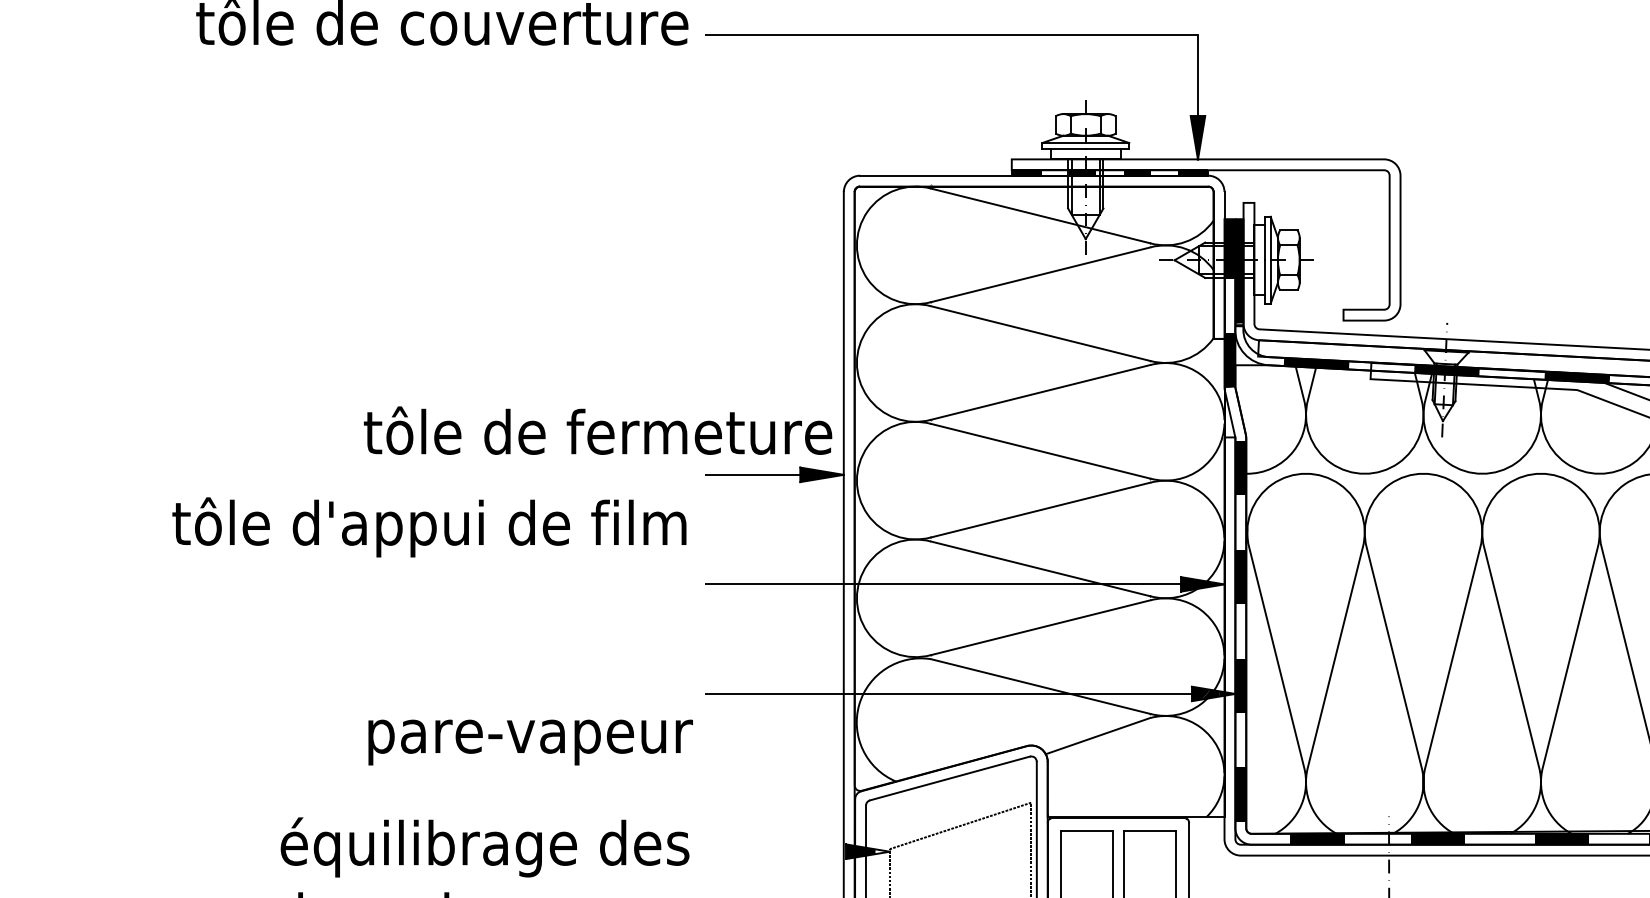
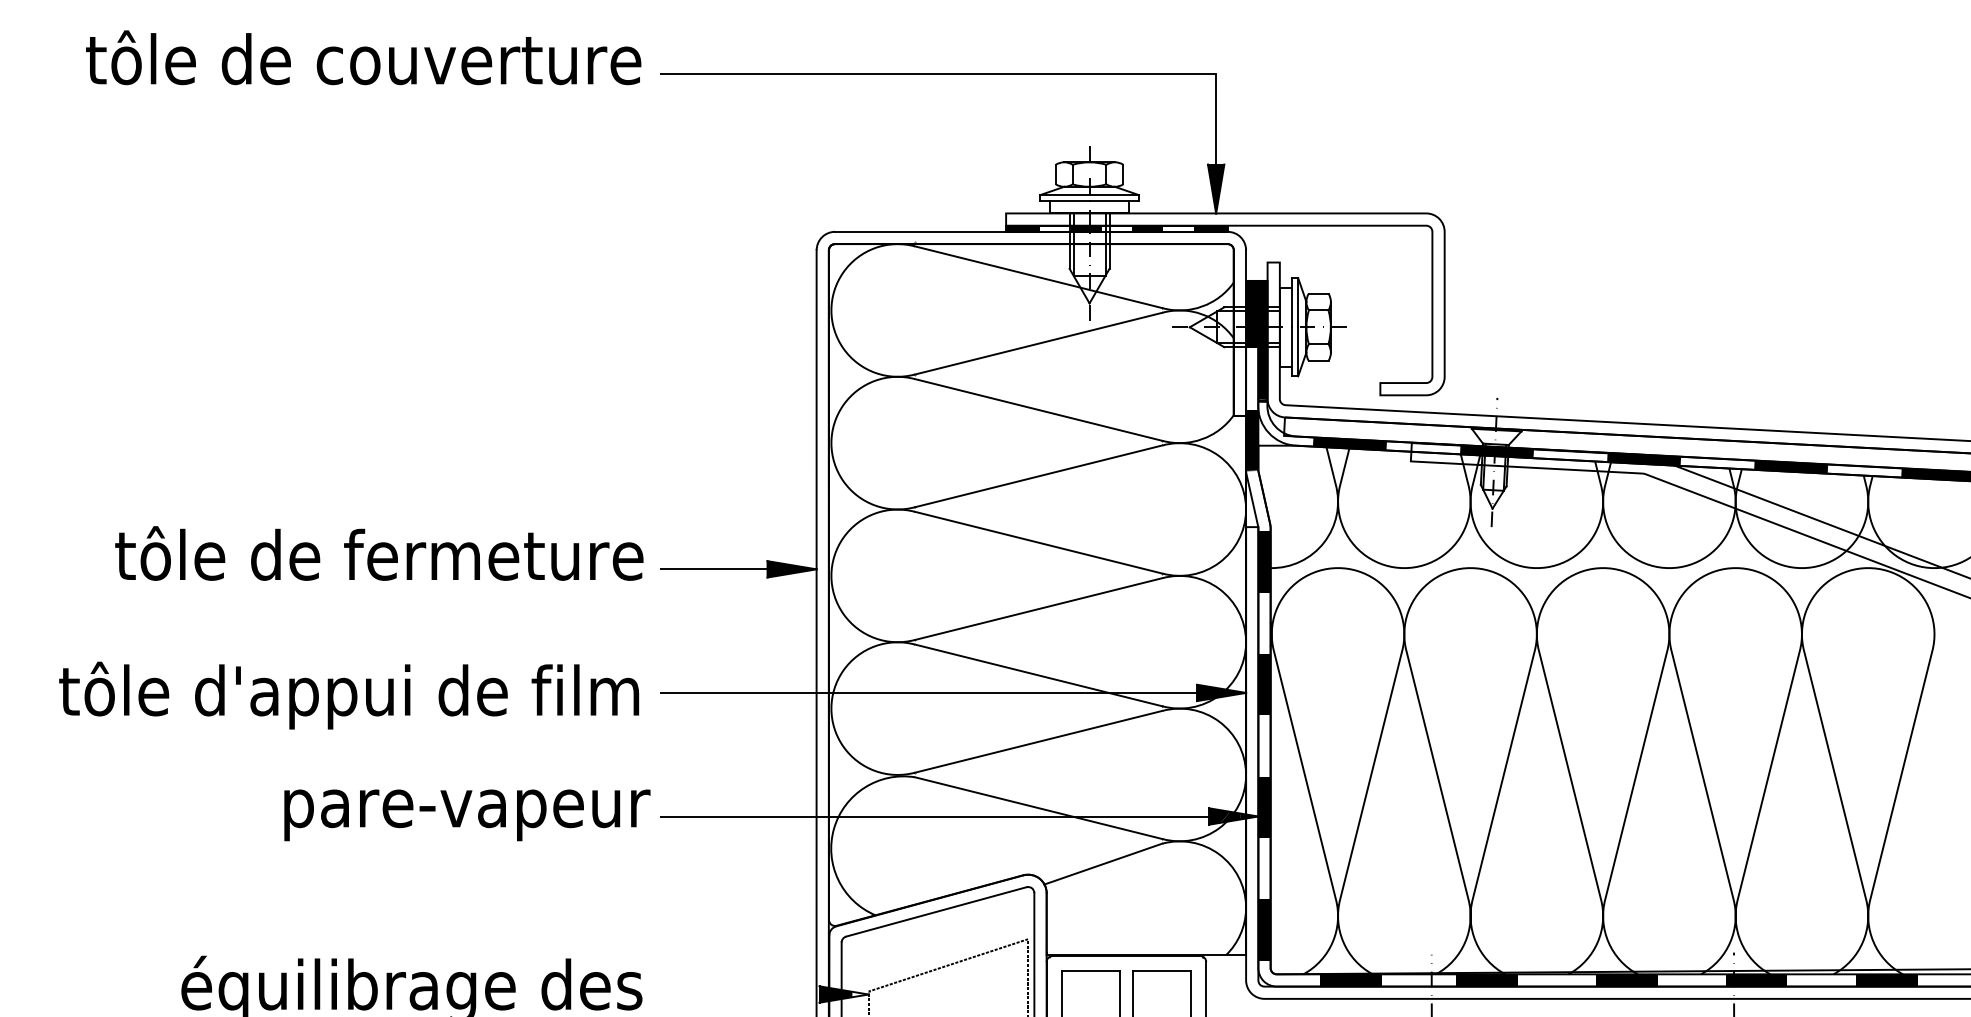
text: (598, 430) -> (379, 553), moved
text: (429, 527) -> (349, 695), moved
text: (530, 742) -> (467, 815), moved

